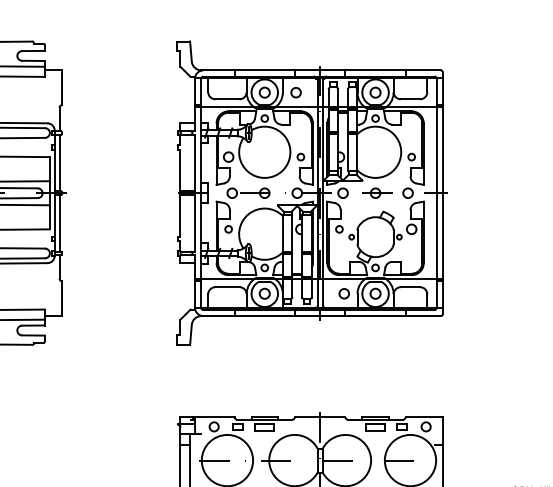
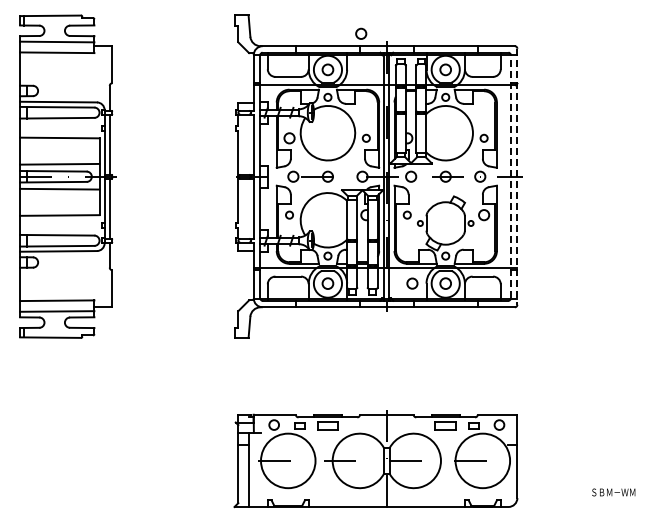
circle: (296, 92) -> (361, 33), moved
line: (436, 193) -> (510, 176), solid -> dashed
line: (443, 193) -> (517, 177), solid -> dashed

